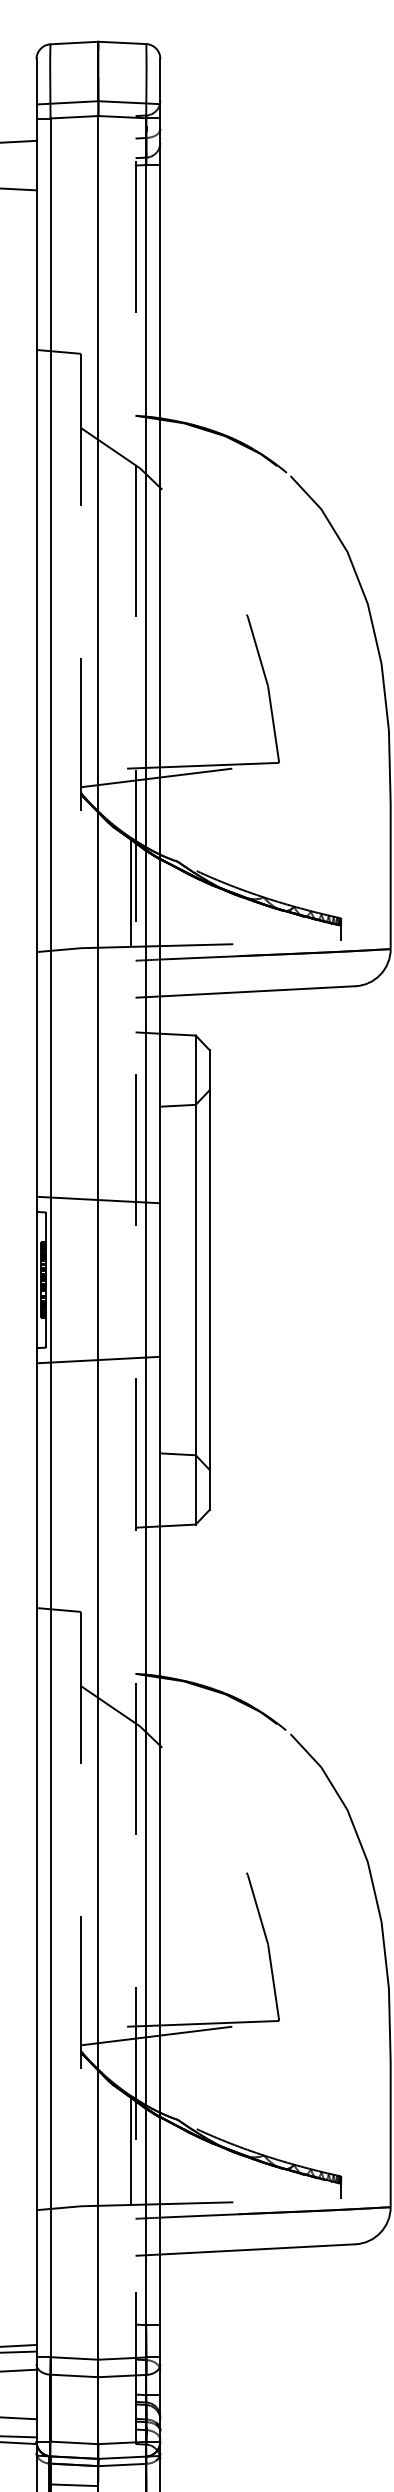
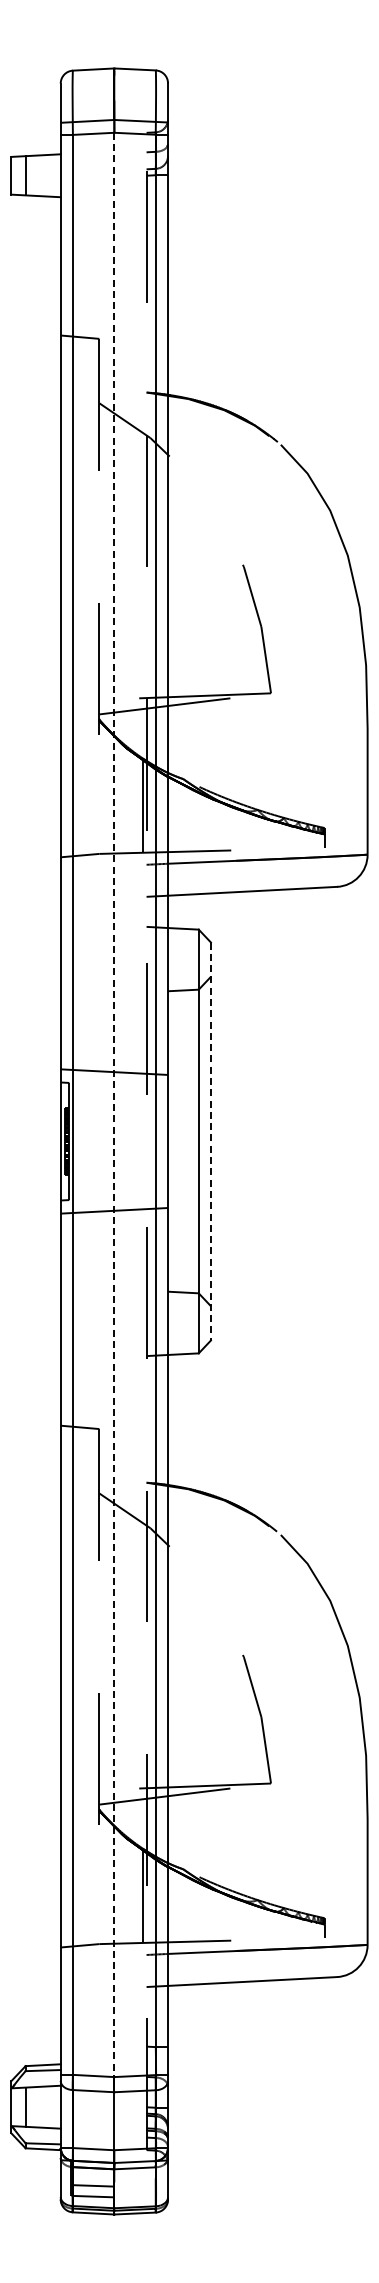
line: (98, 1238) -> (114, 1105), solid -> dashed
line: (209, 1281) -> (210, 1142), solid -> dashed

